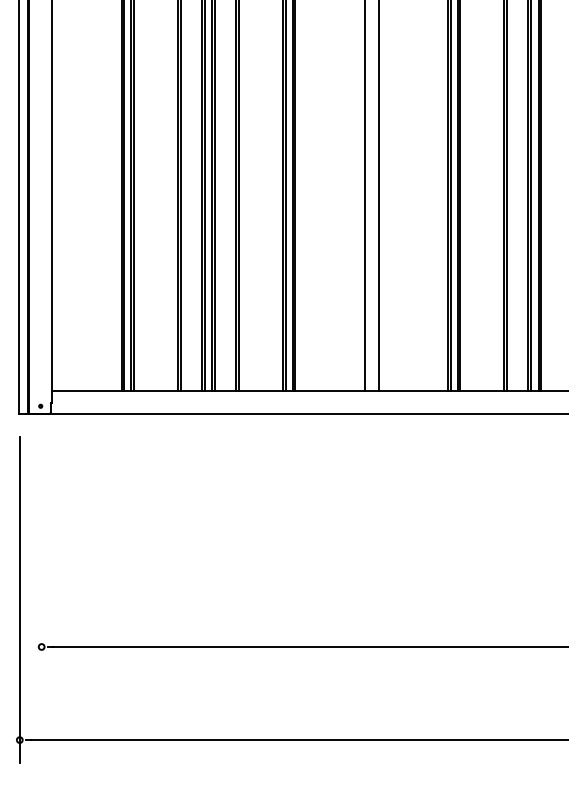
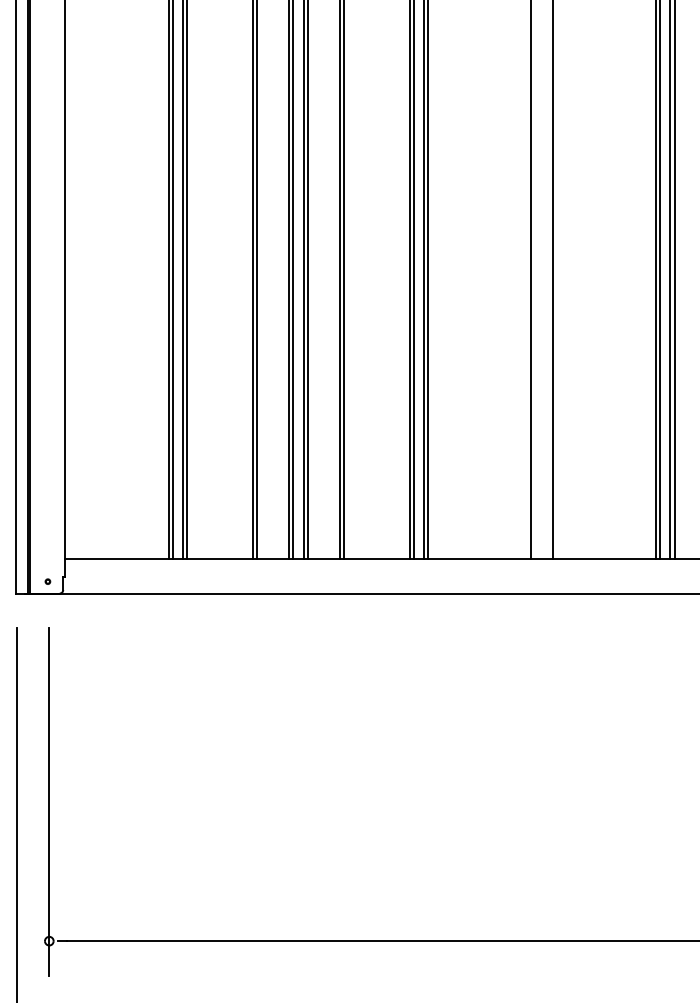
line: (41, 553) -> (49, 801), added

